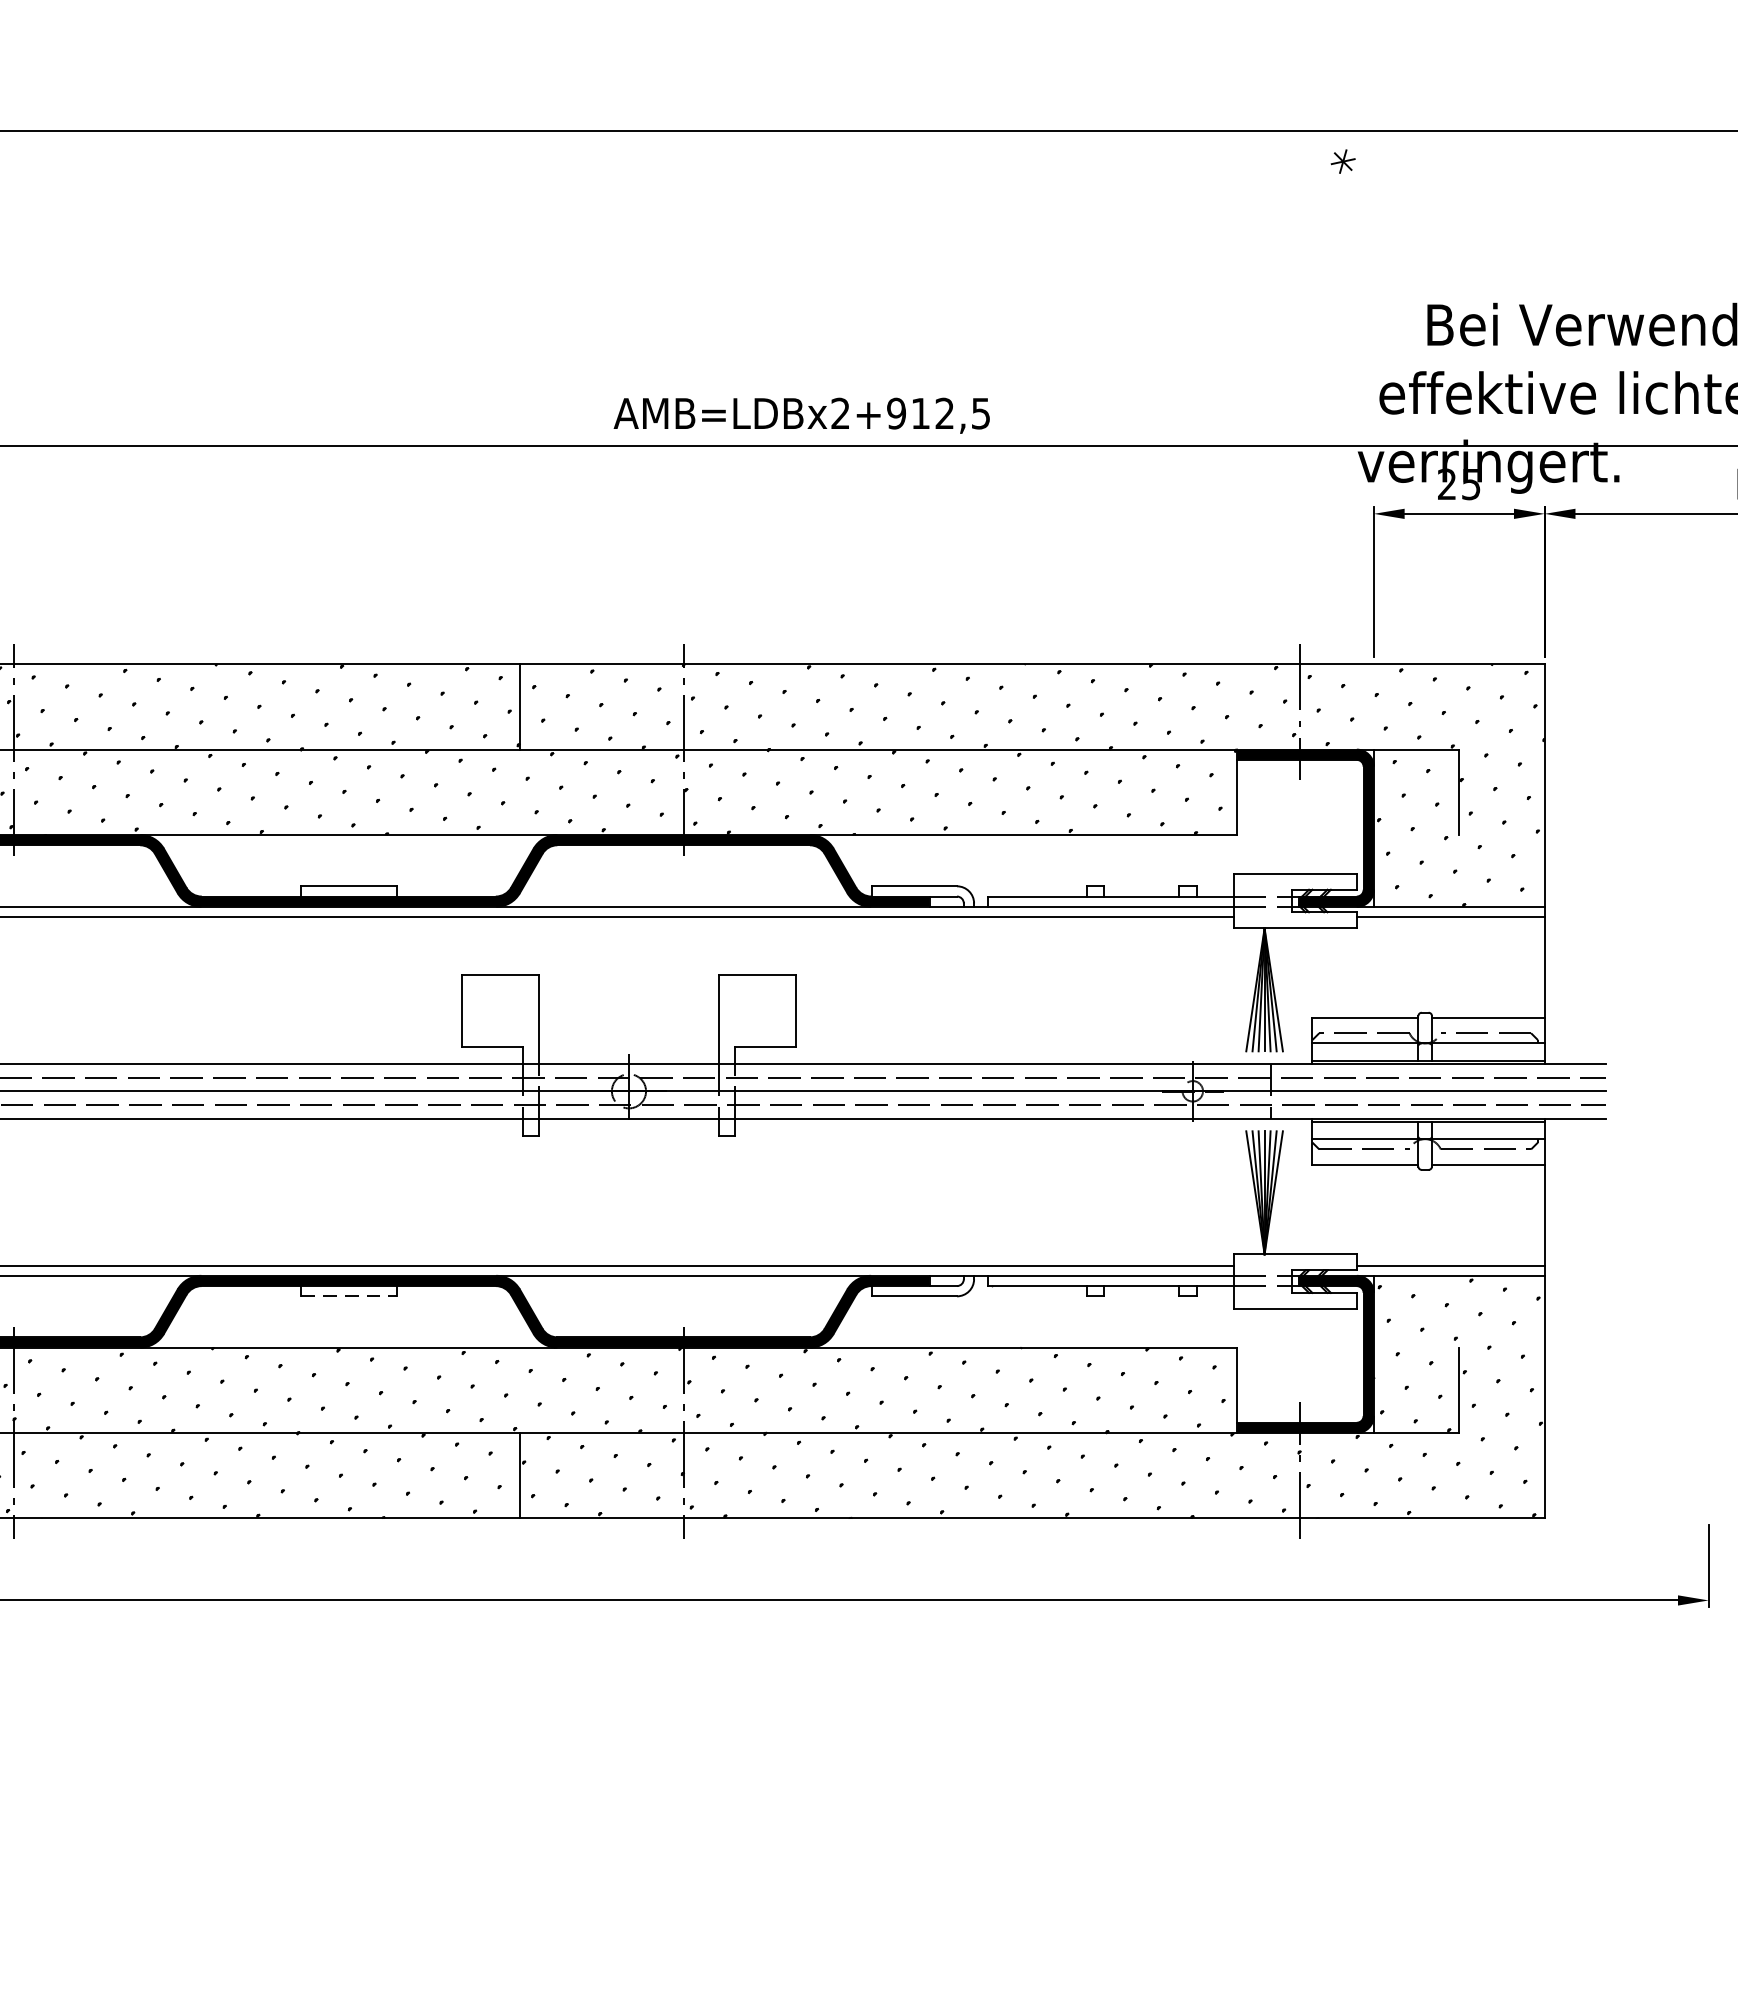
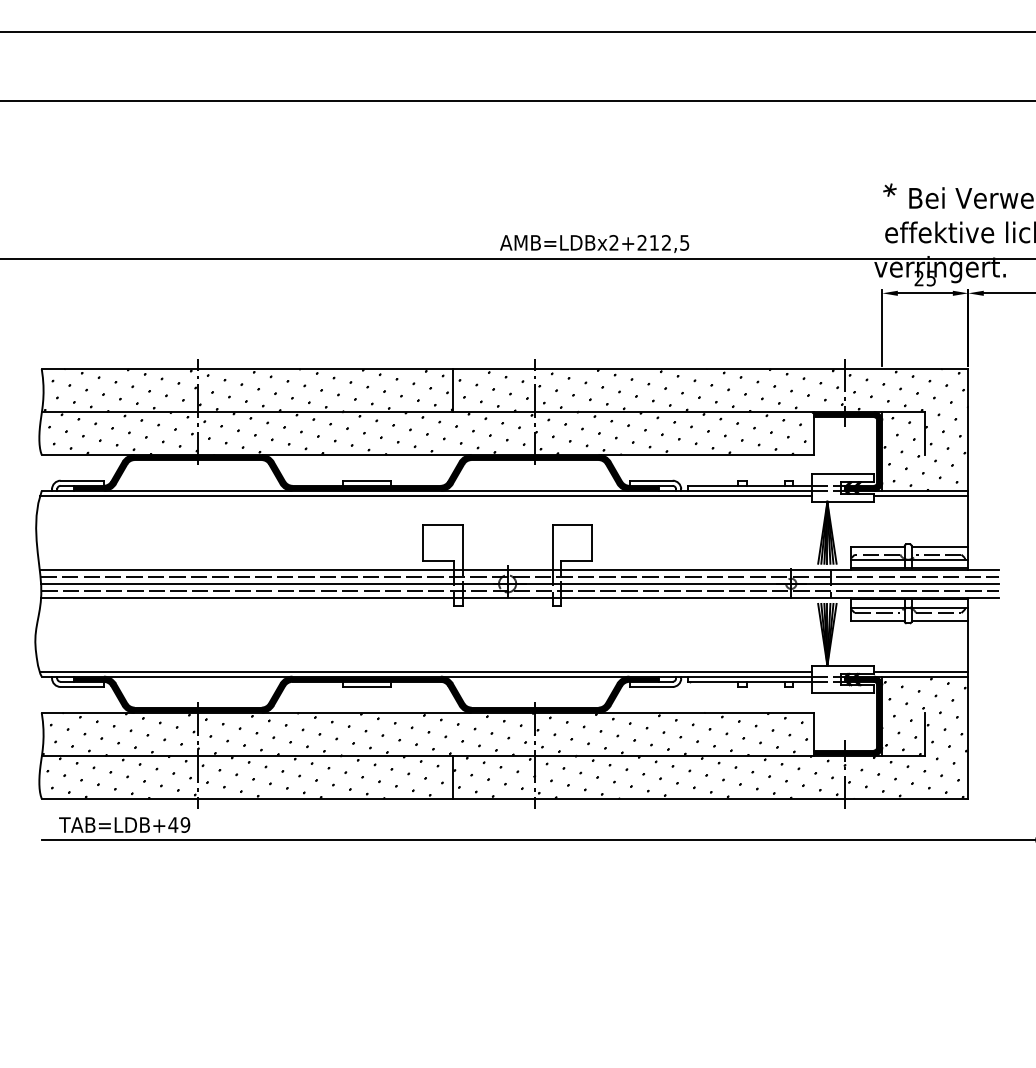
part: (1342, 160) -> (889, 189), moved
text: (895, 412) -> (641, 242), AMB=LDBx2+912,5 -> AMB=LDBx2+212,5
line: (350, 1295) -> (367, 686), dashed -> solid

